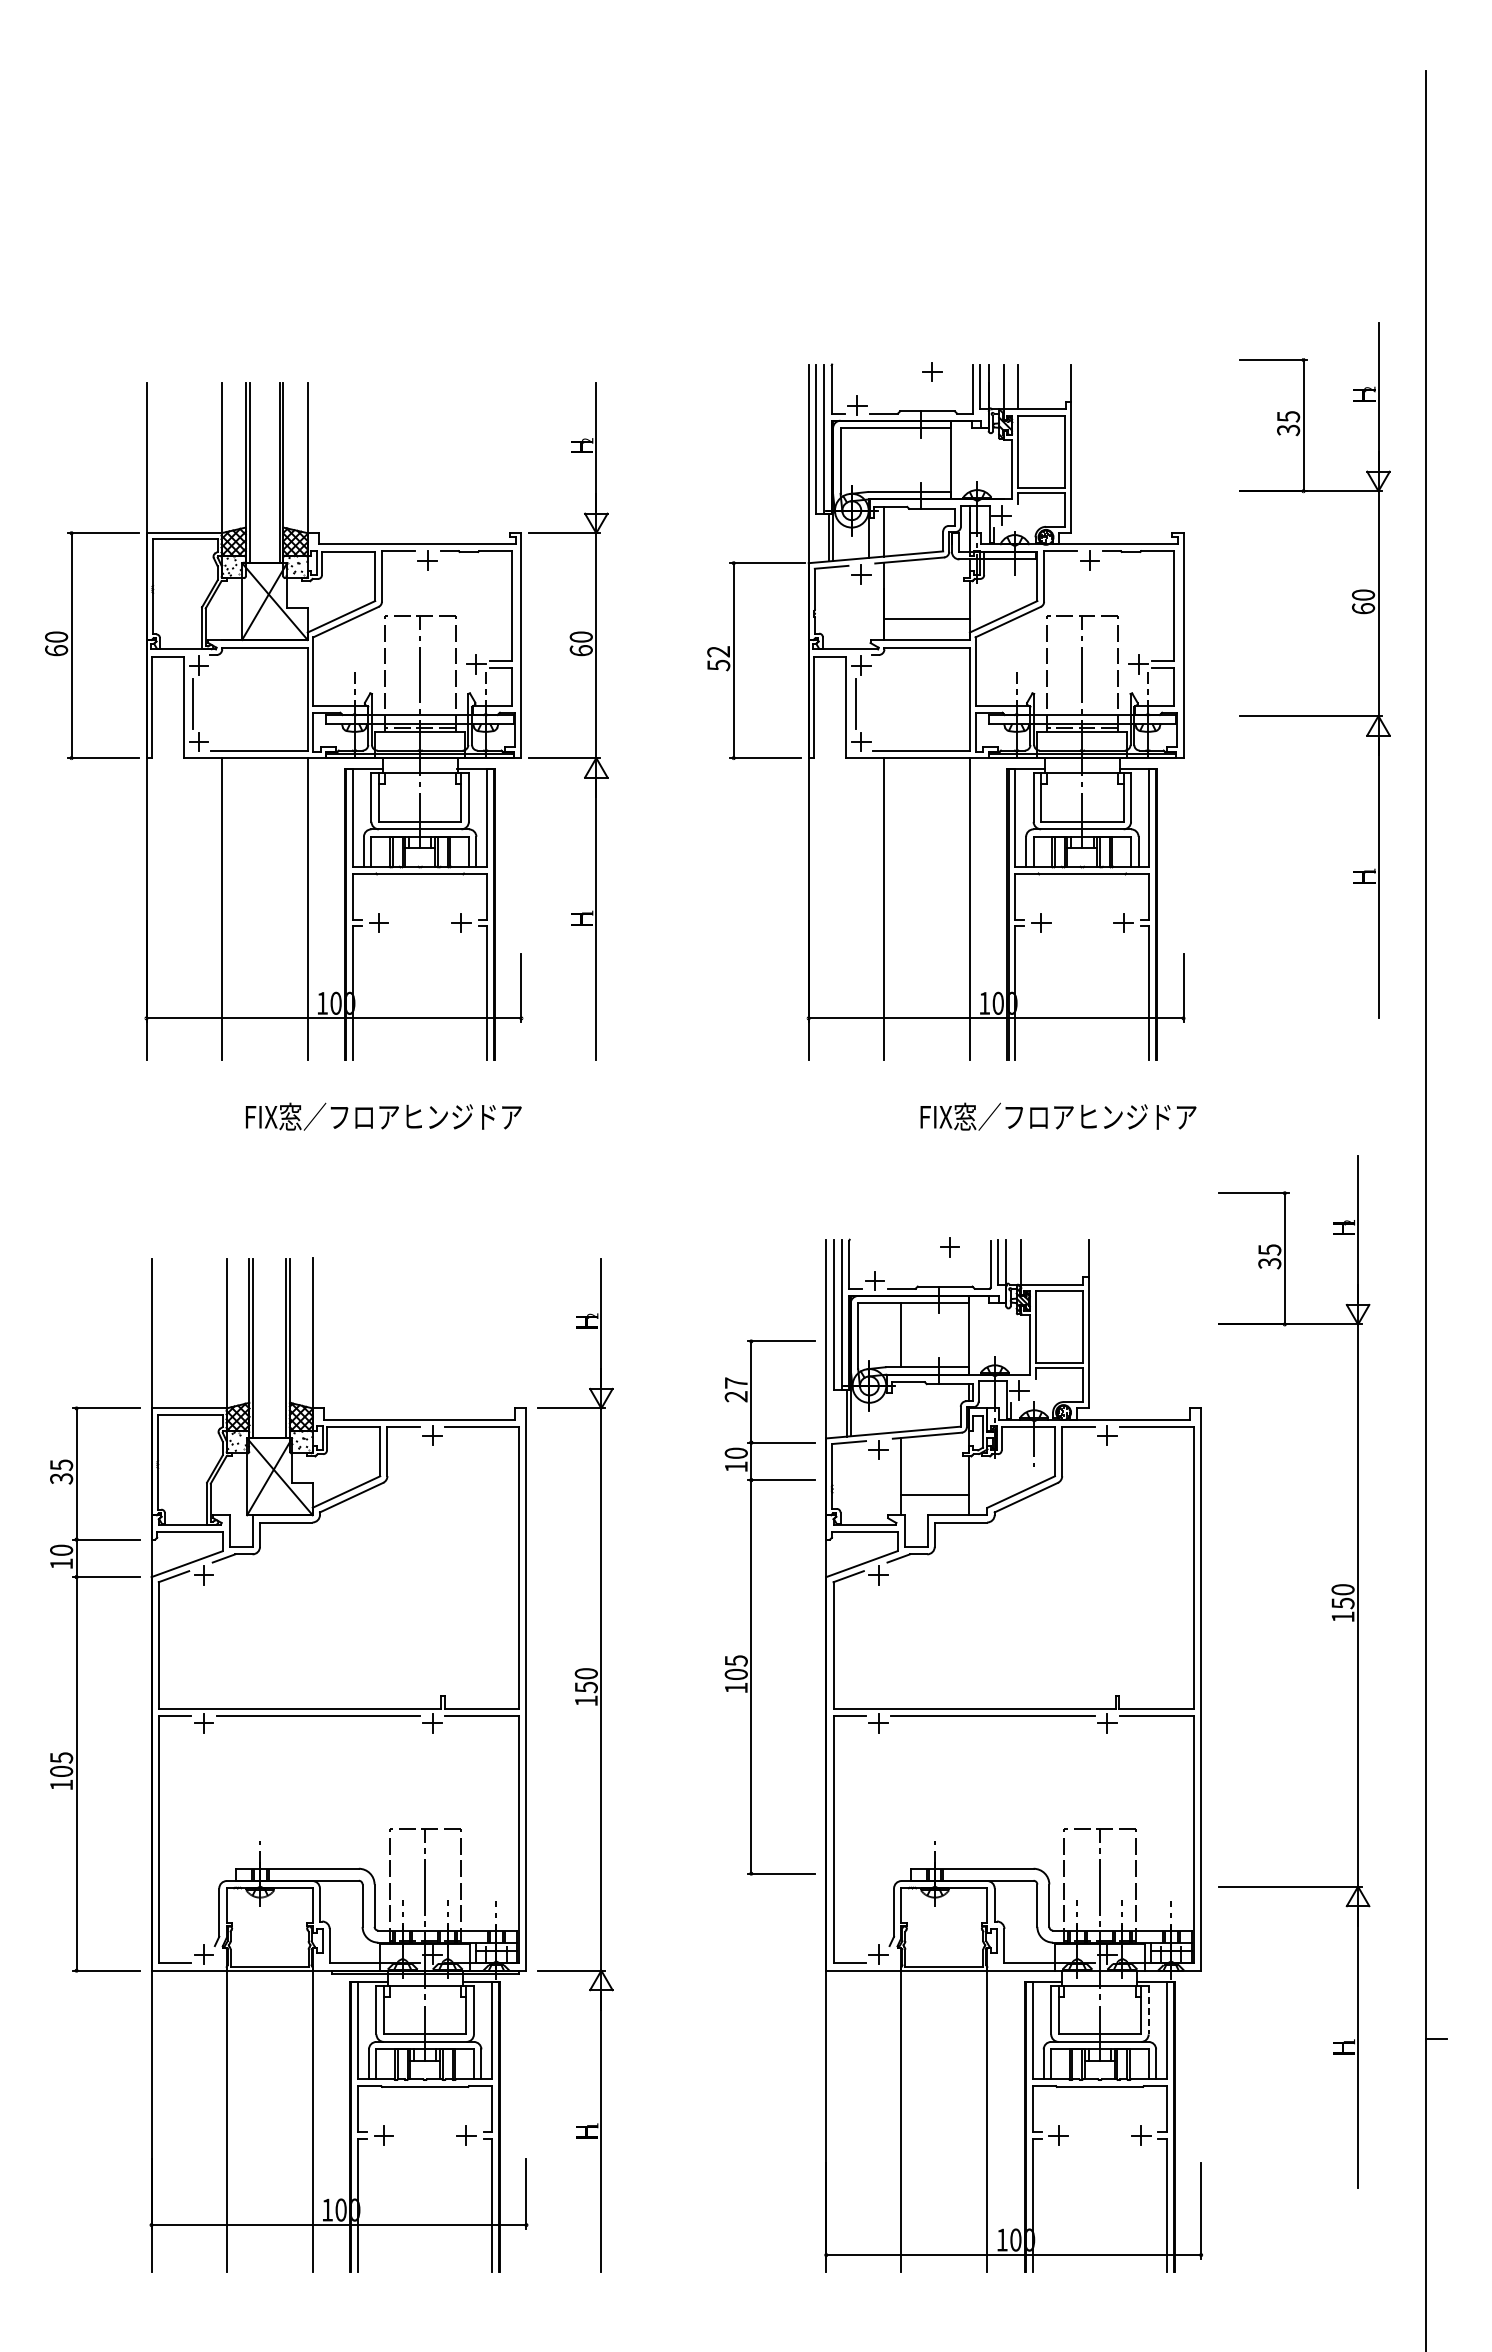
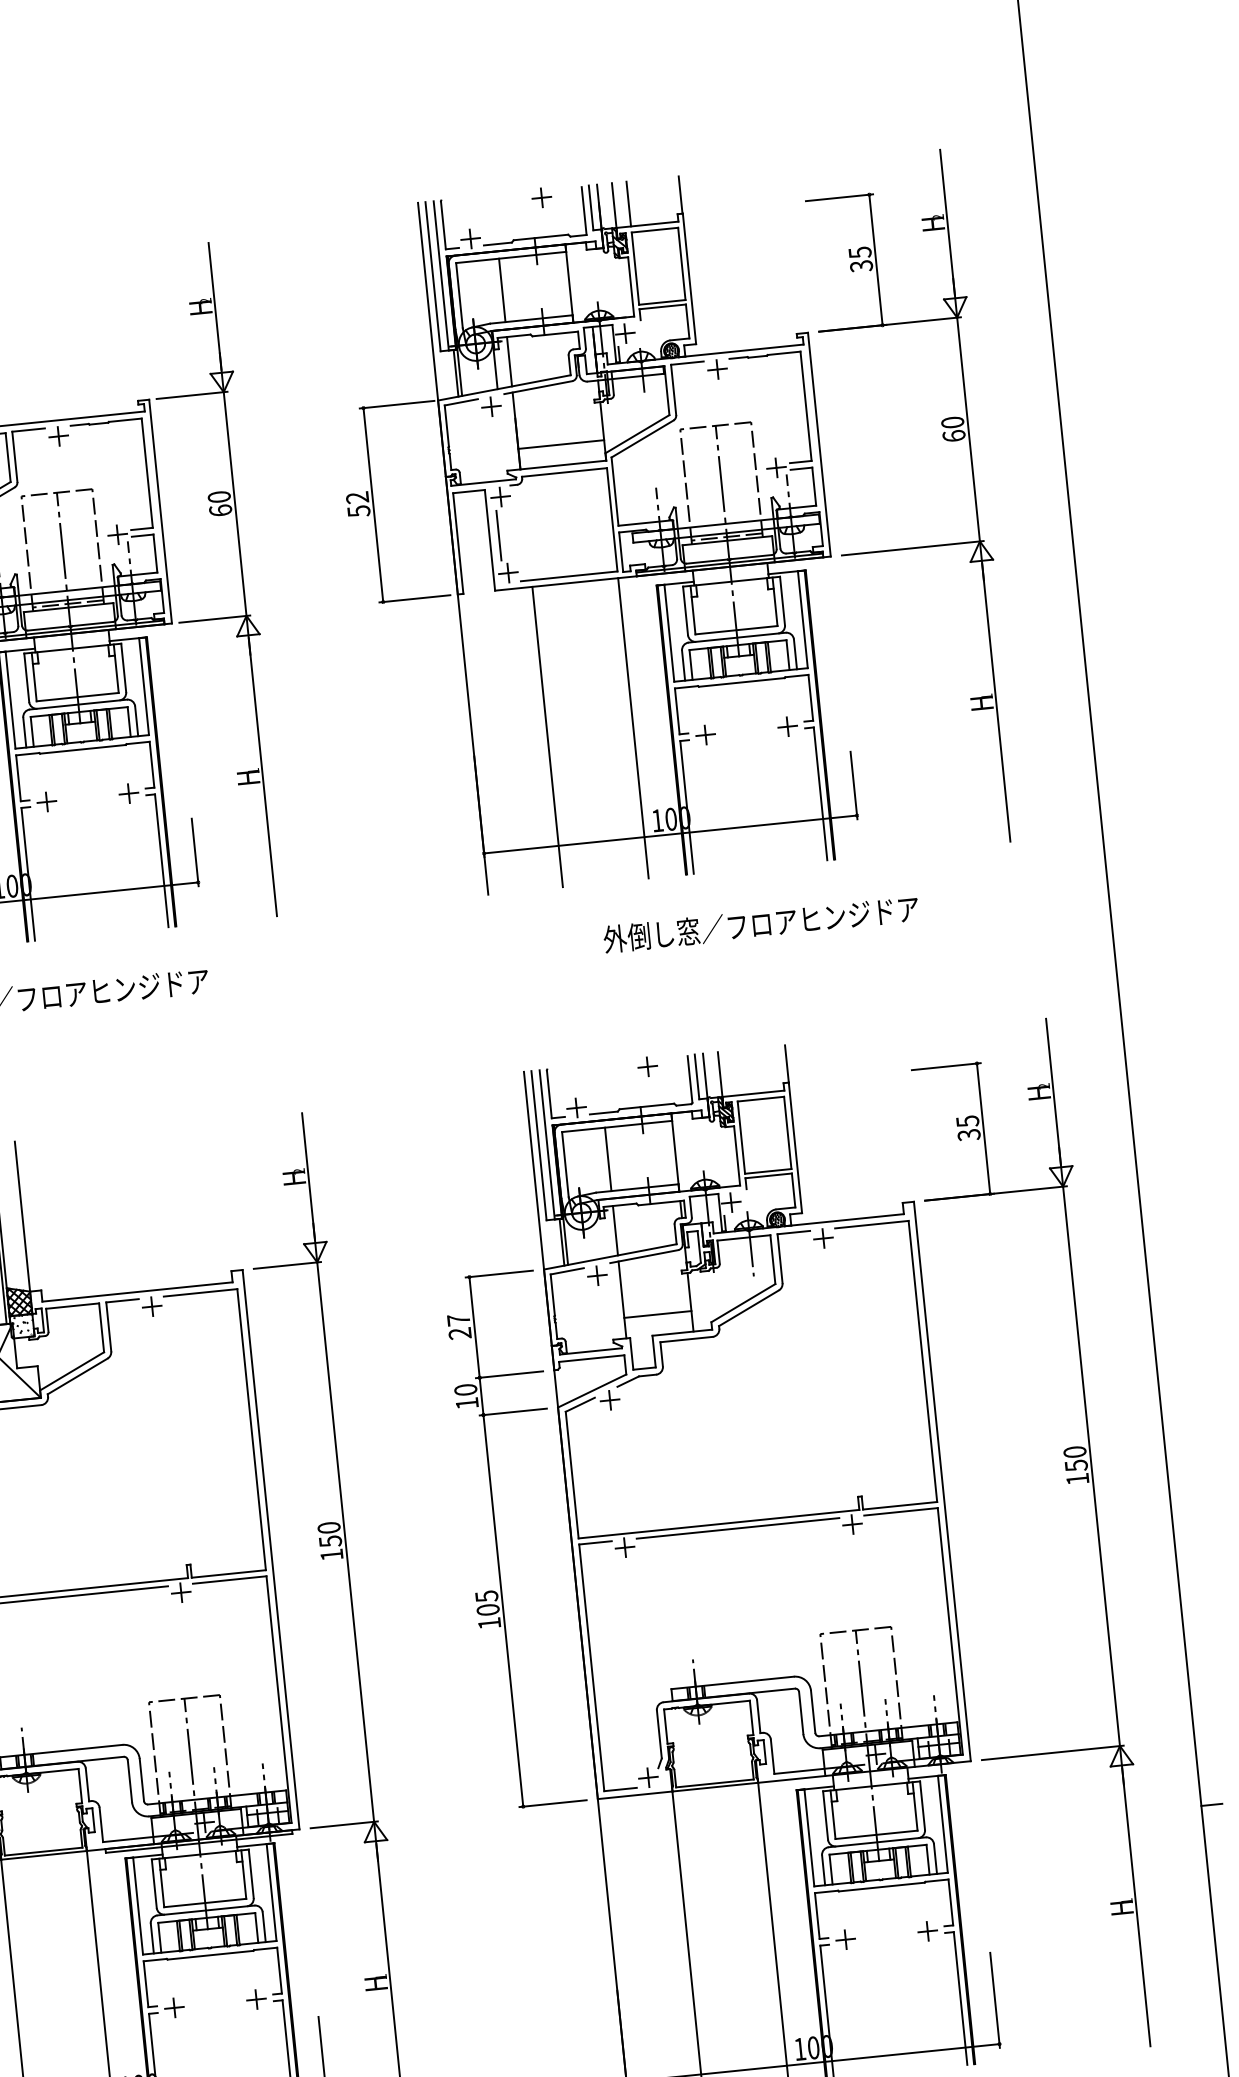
line: (883, 459) -> (502, 289), added
part: (1314, 715) -> (916, 547), moved
text: (1077, 1116) -> (761, 923), FIX窓／フロアヒンジドア -> 外倒し窓／フロアヒンジドア
line: (901, 1406) -> (615, 1230), added
part: (751, 1607) -> (496, 1541), moved
part: (1357, 1671) -> (1097, 1532), moved
line: (1148, 2010) -> (922, 1806), dashed -> solid

